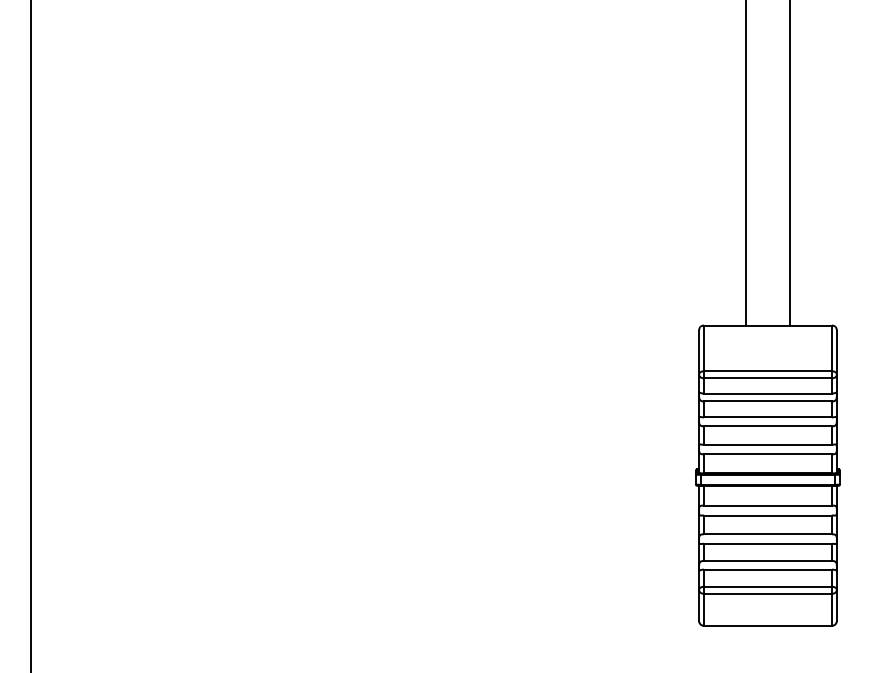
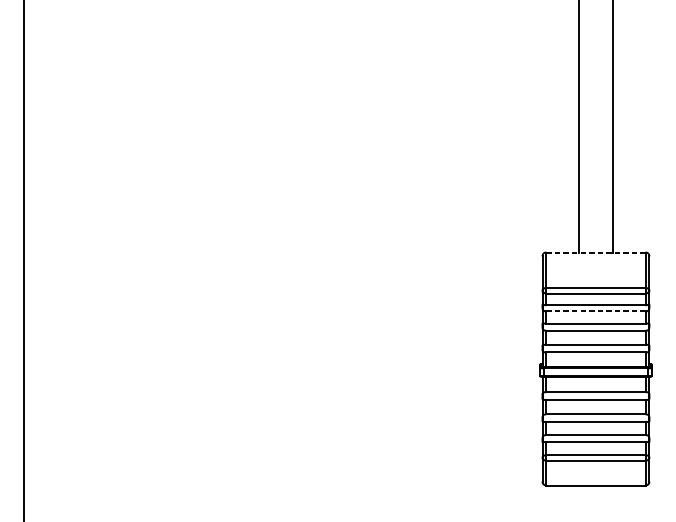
line: (767, 325) -> (595, 252), solid -> dashed
line: (767, 401) -> (595, 311), solid -> dashed

